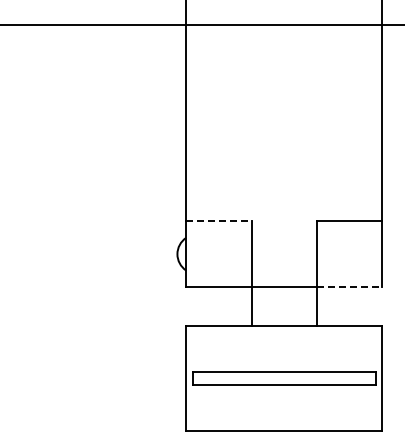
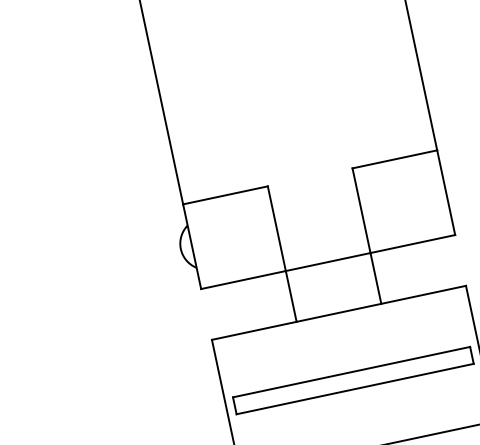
line: (218, 221) -> (225, 195), dashed -> solid
line: (349, 286) -> (412, 243), dashed -> solid

